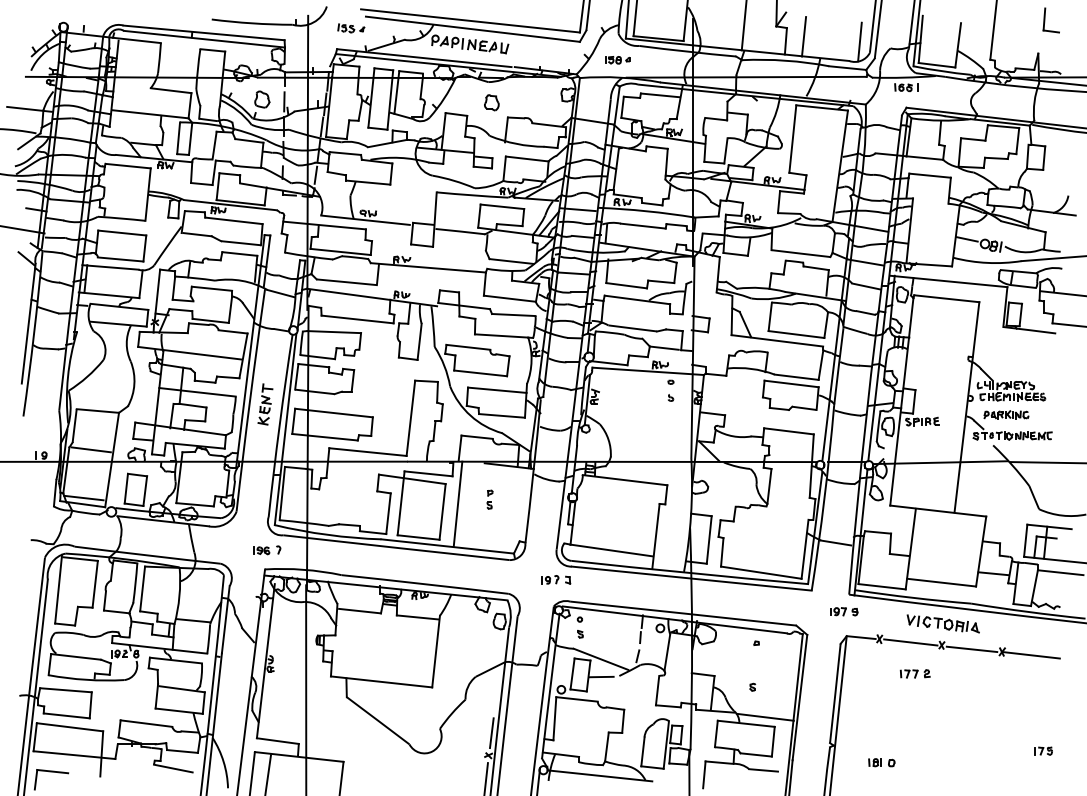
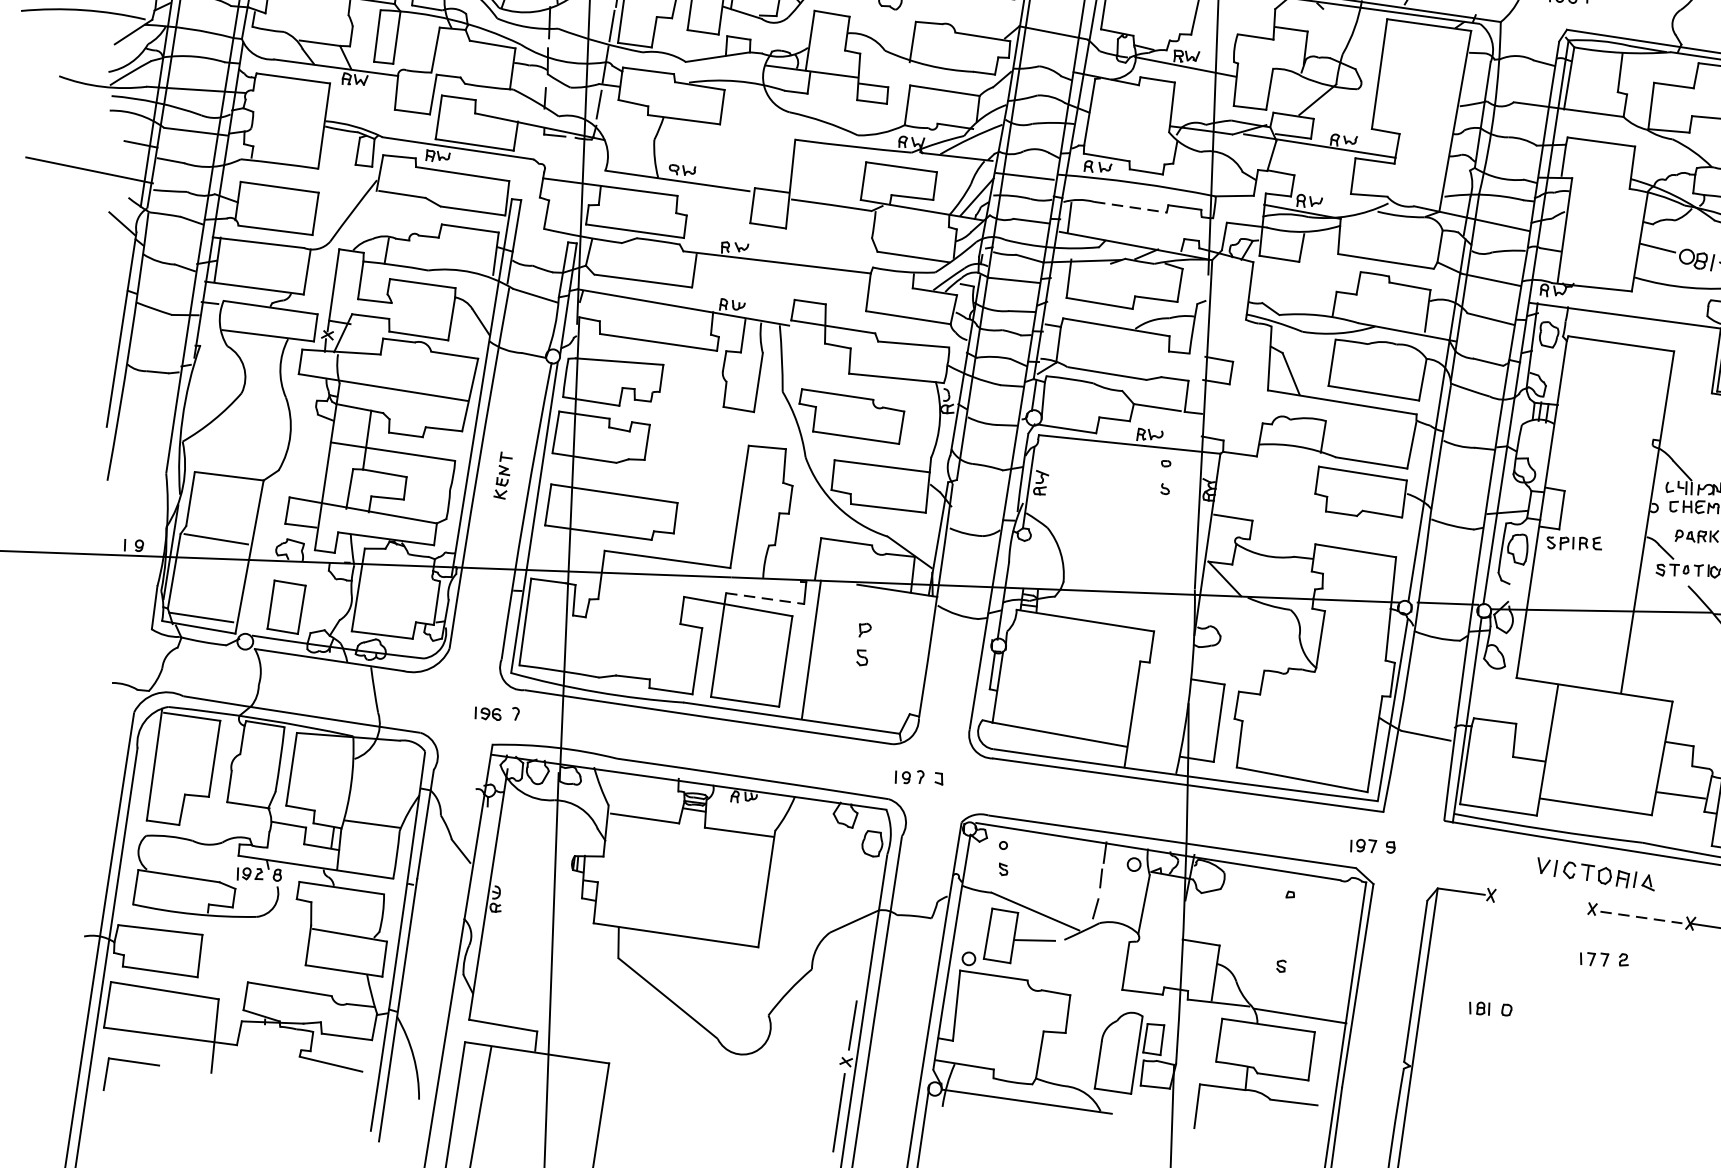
line: (643, 226) -> (1130, 207), solid -> dashed
part: (265, 404) -> (503, 475), size x0.7
line: (429, 473) -> (766, 598), solid -> dashed
part: (489, 499) -> (863, 644), size x1.4
part: (556, 579) -> (920, 776), moved
part: (844, 611) -> (1373, 845), moved
line: (910, 642) -> (1541, 902), removed
line: (972, 649) -> (1642, 917), solid -> dashed
part: (914, 673) -> (1603, 958), moved
part: (881, 762) -> (1490, 1008), moved

